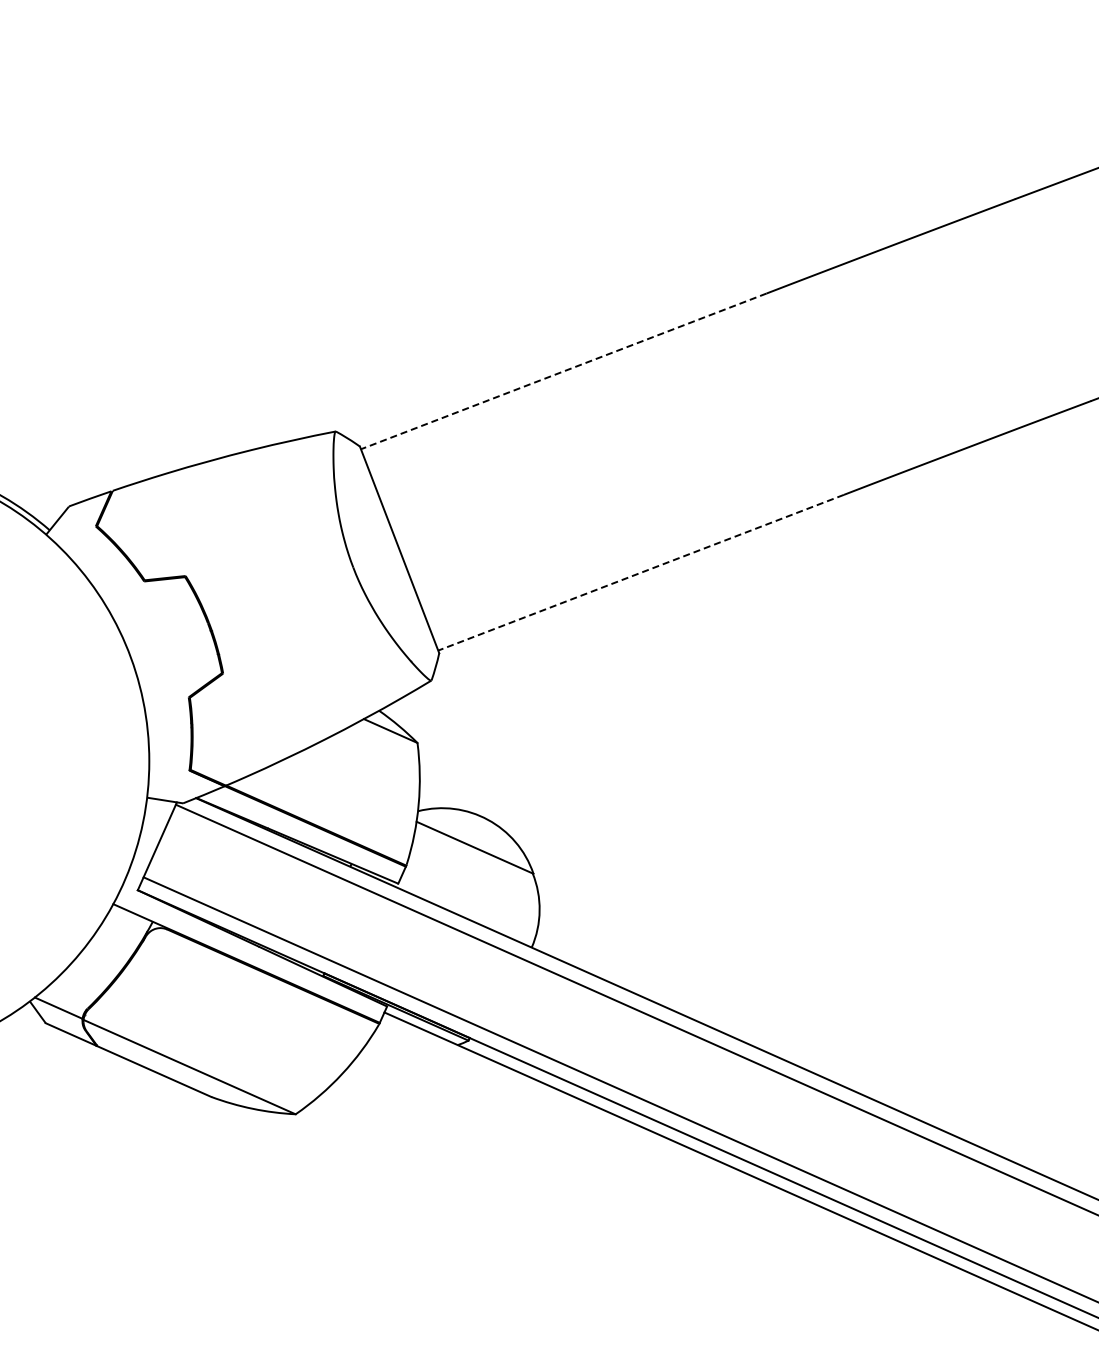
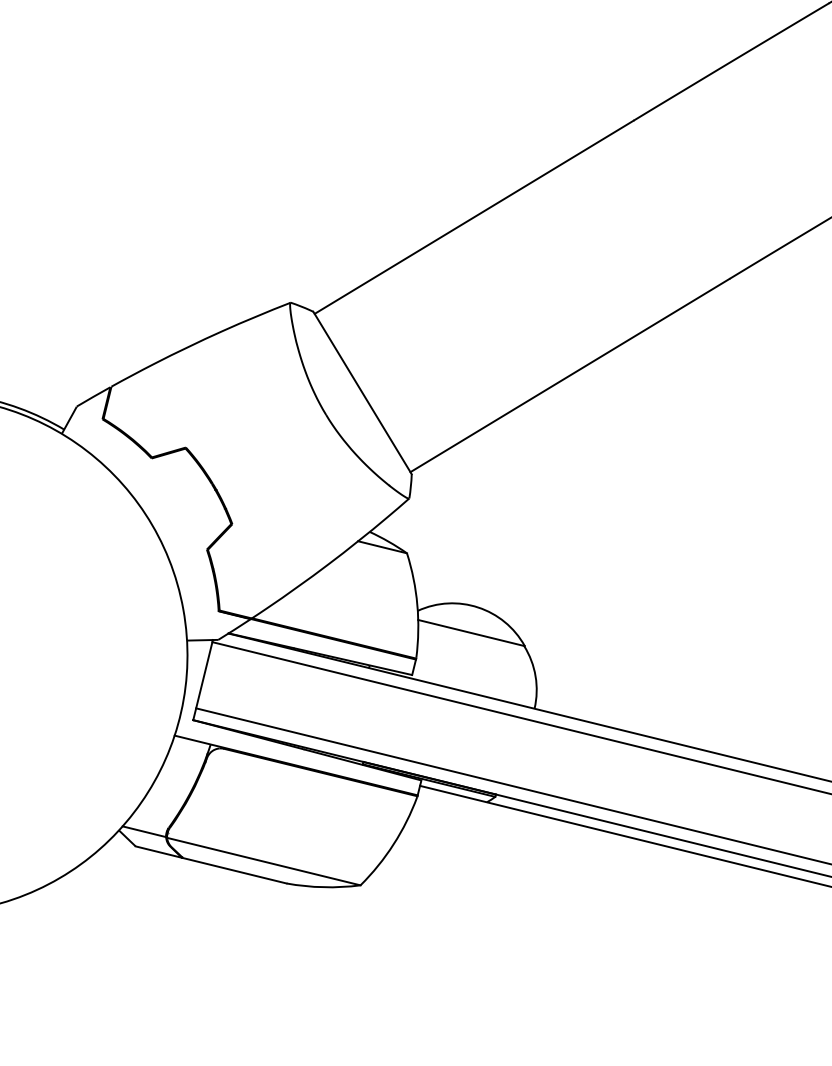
line: (563, 371) -> (473, 217), dashed -> solid
line: (640, 572) -> (569, 375), dashed -> solid

